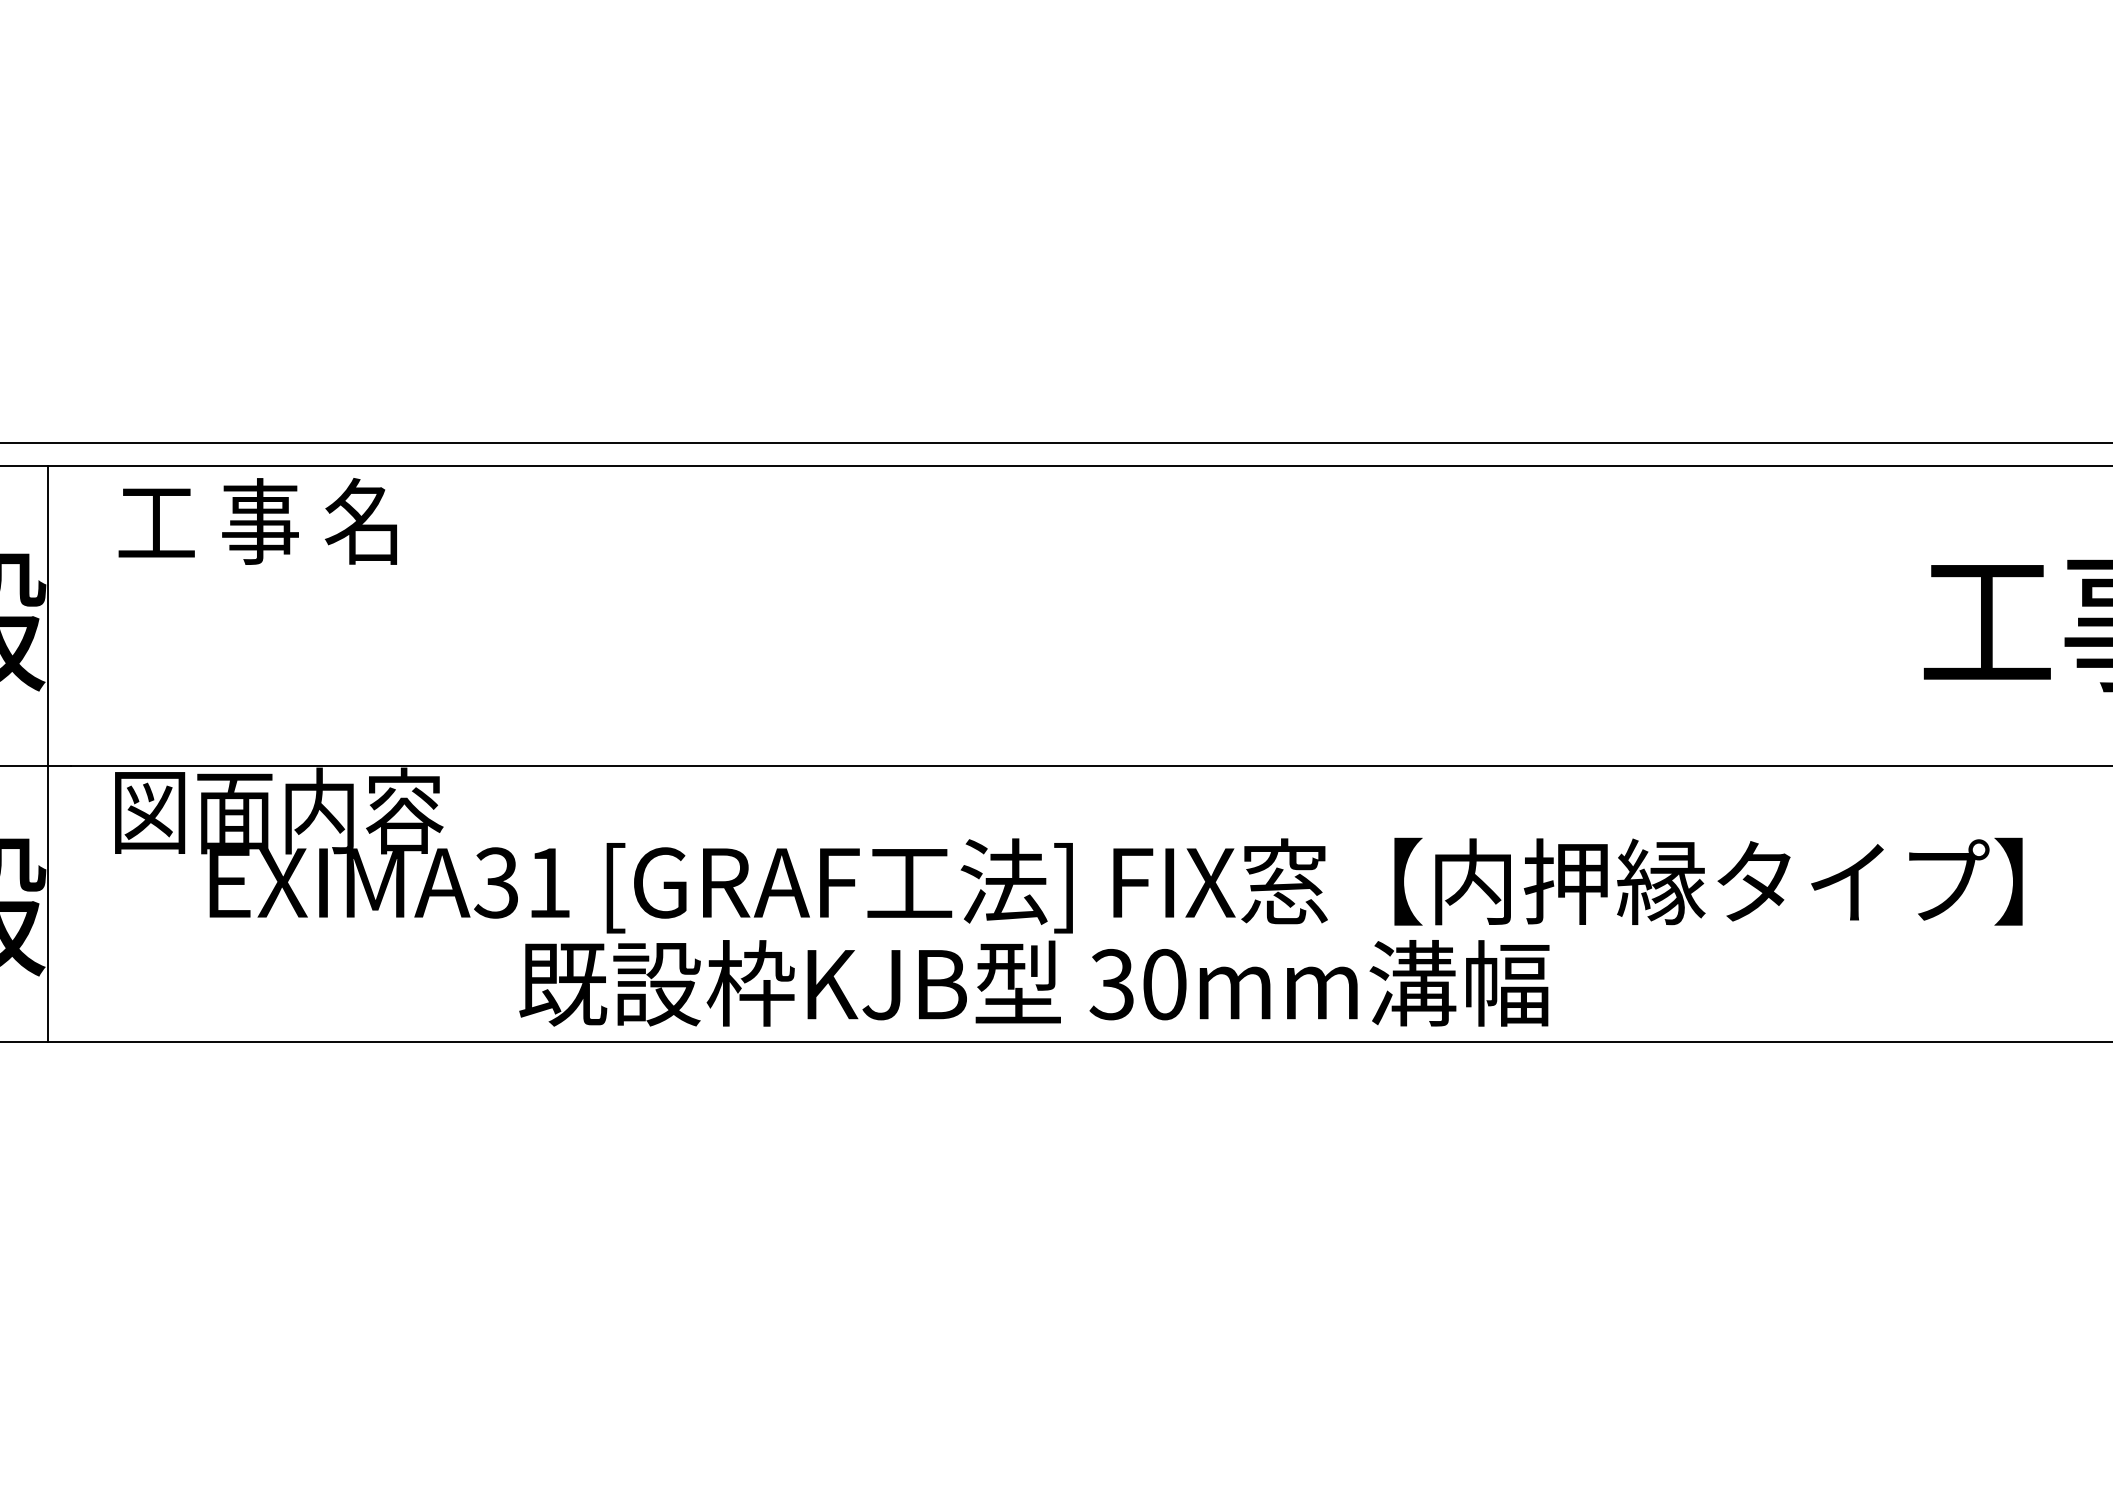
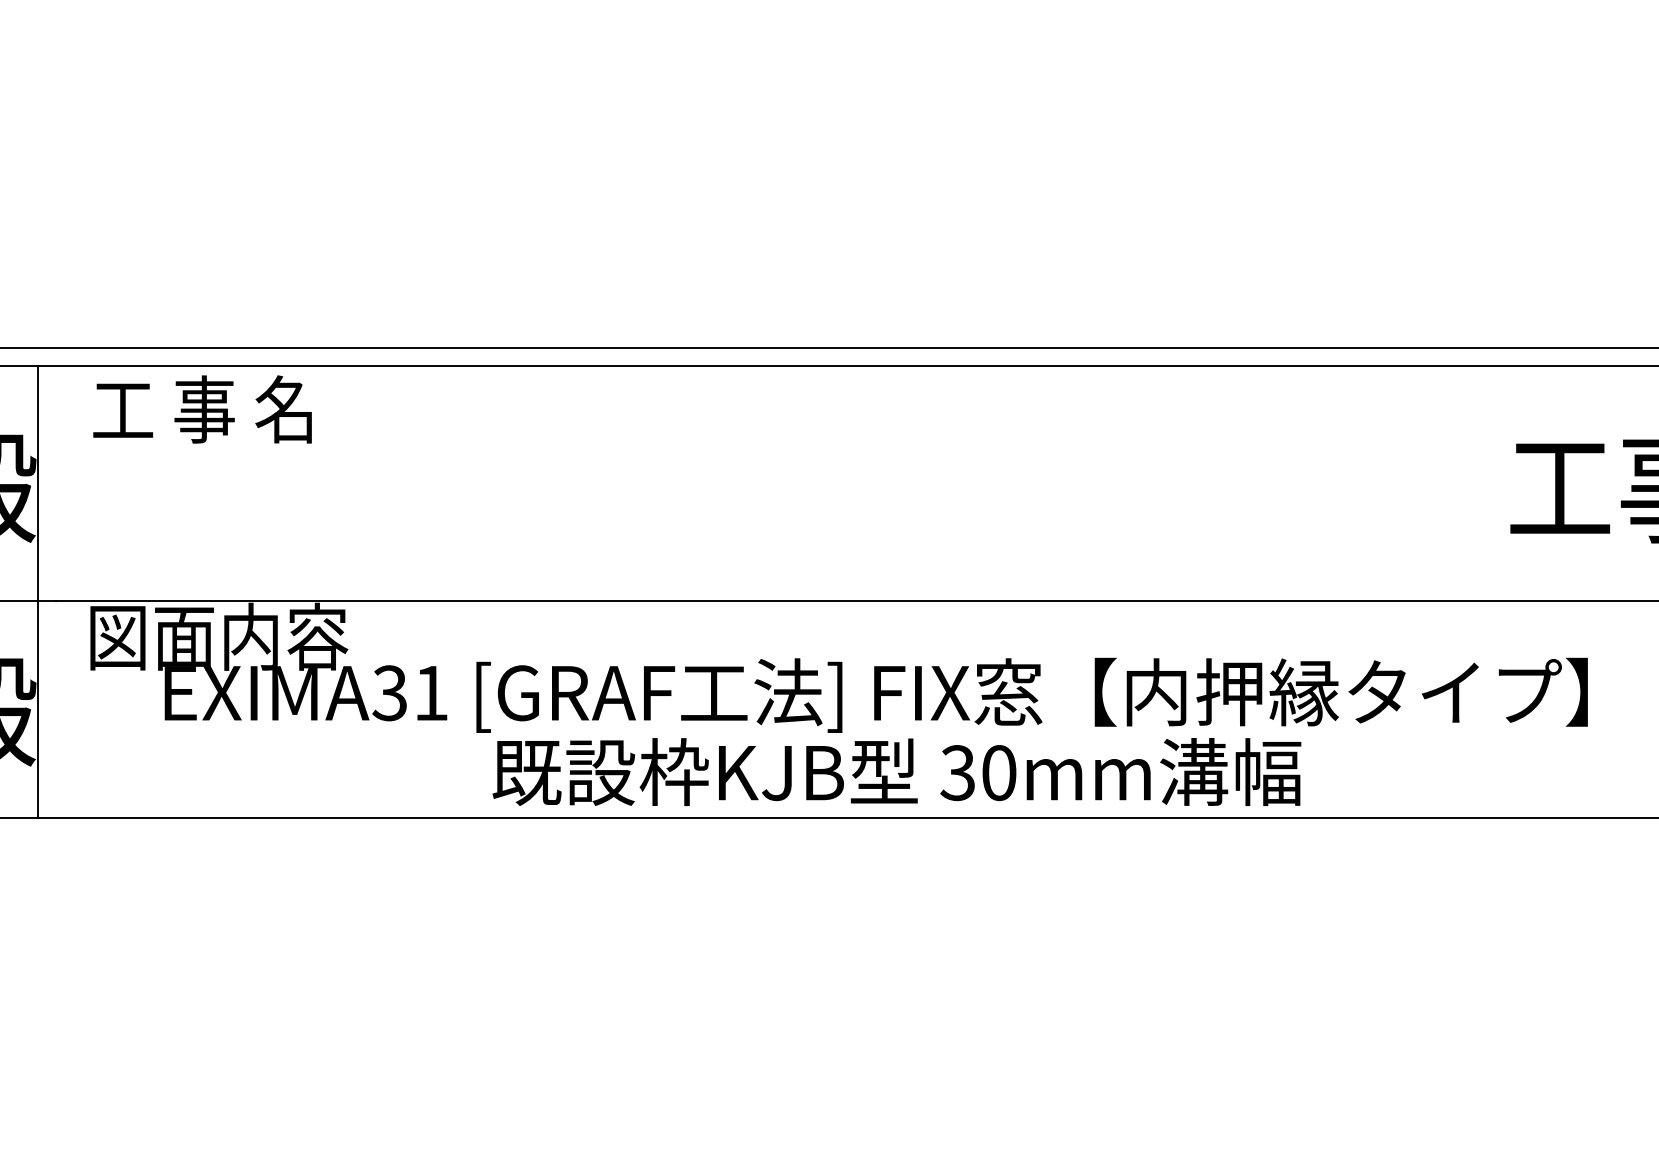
text: (1034, 983) -> (897, 772), moved

